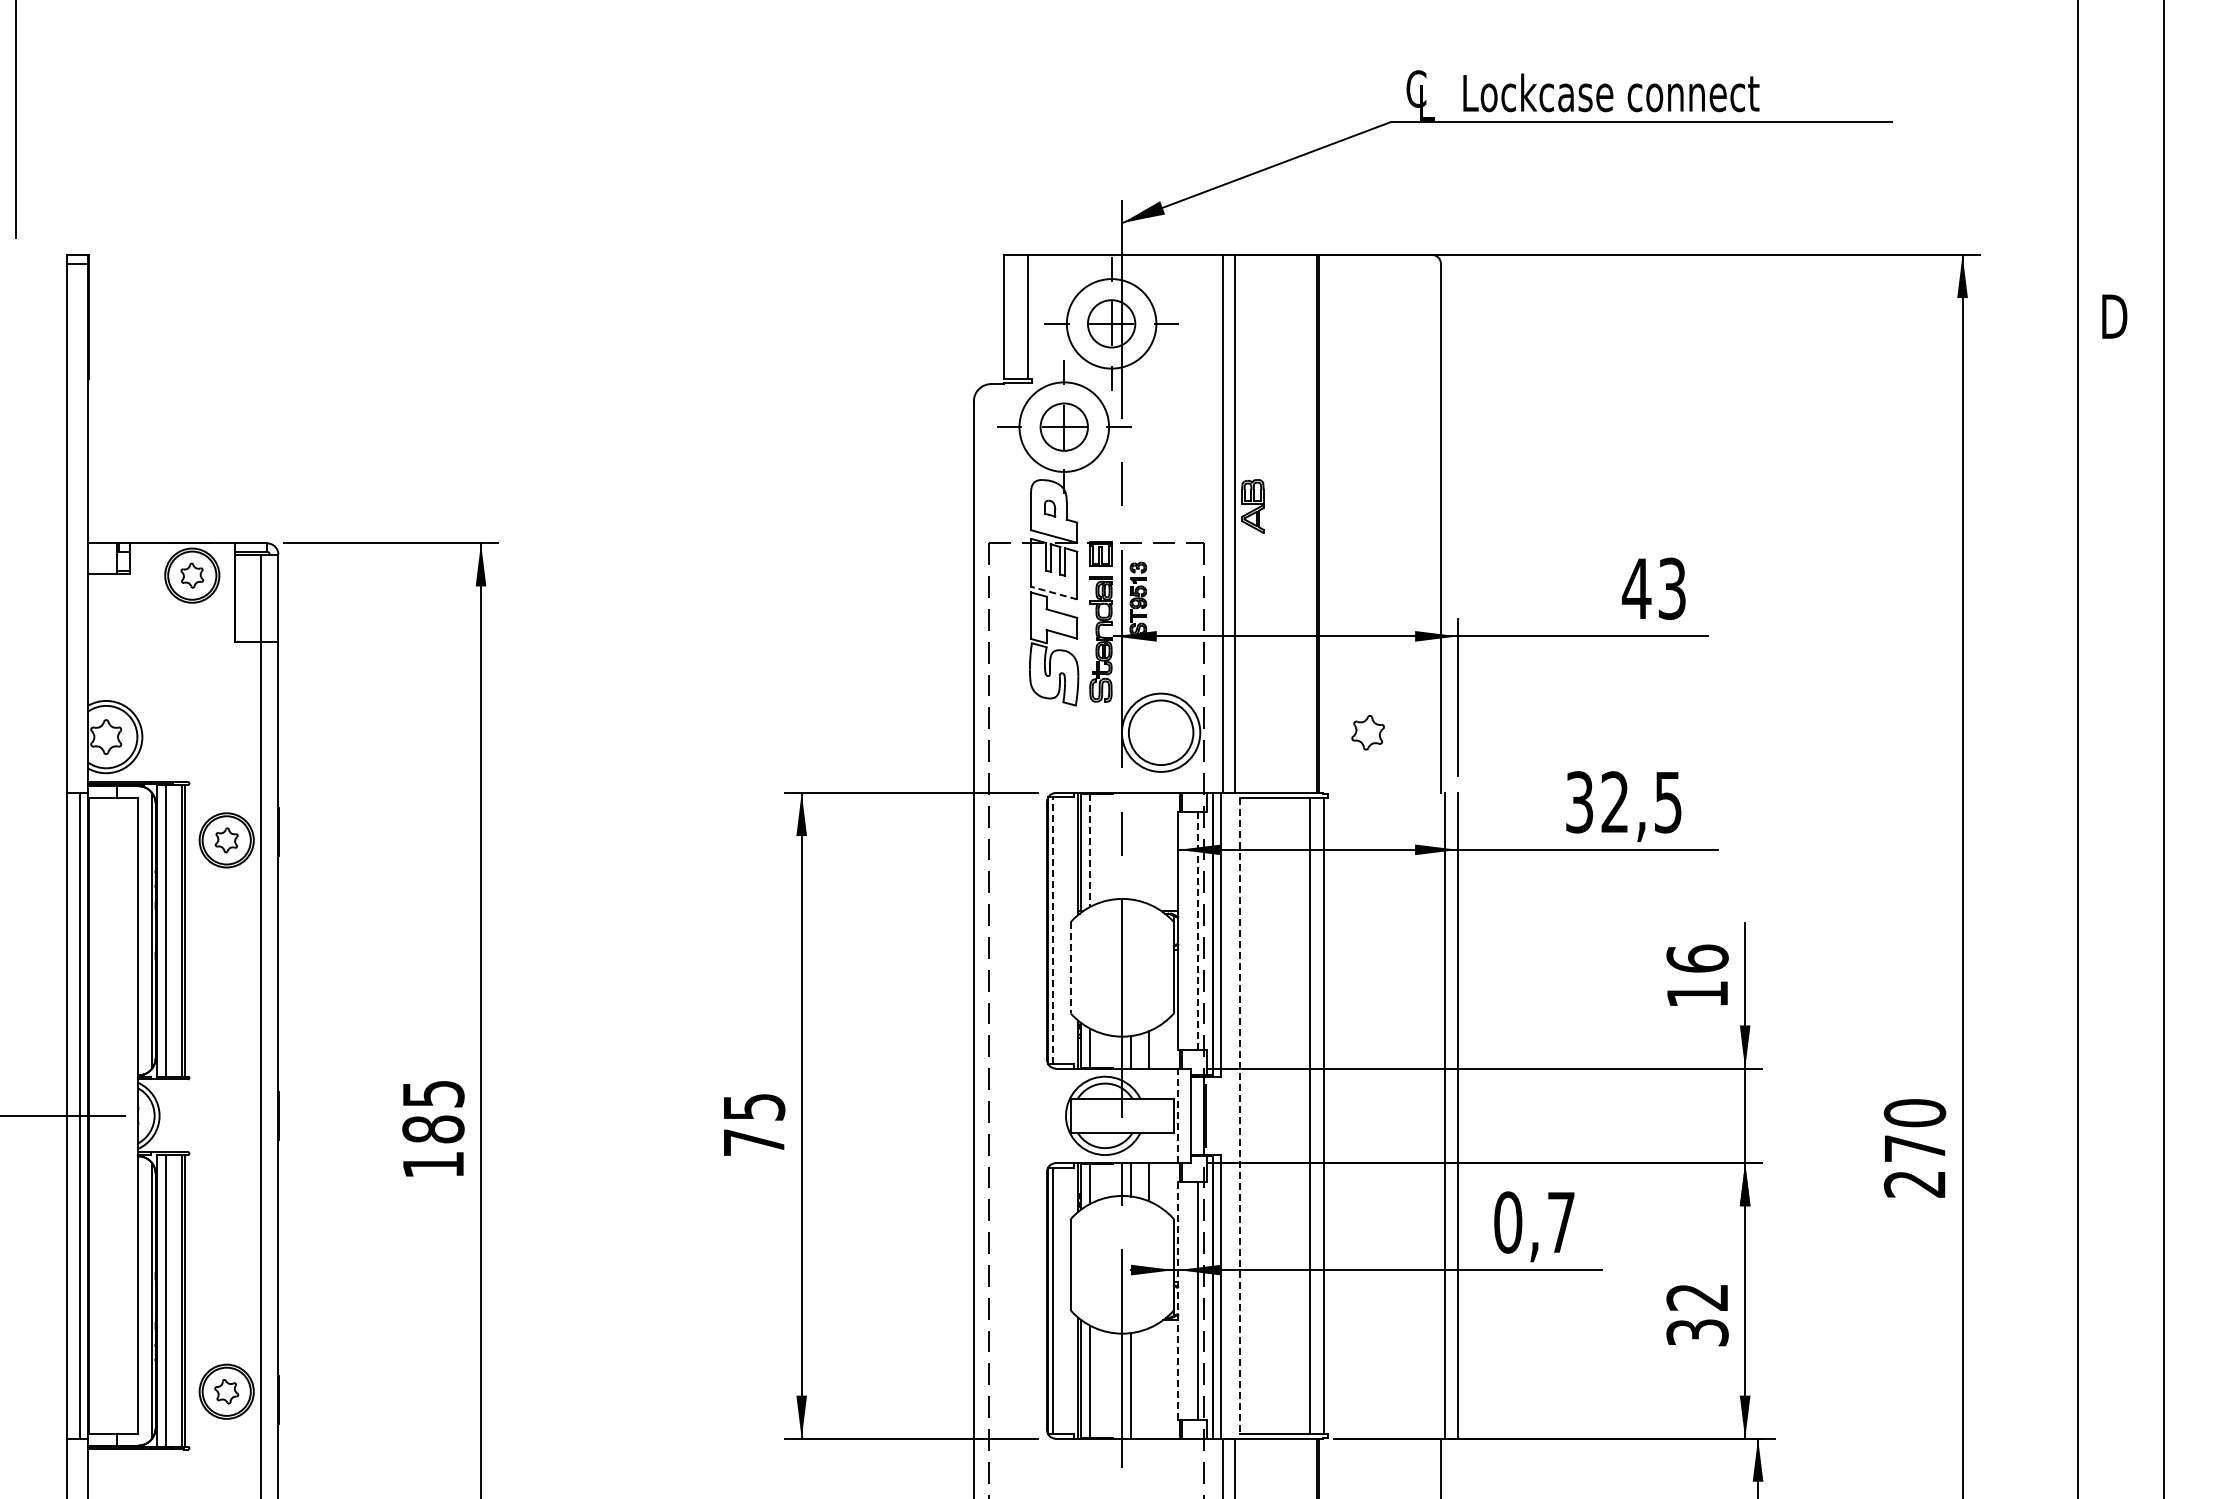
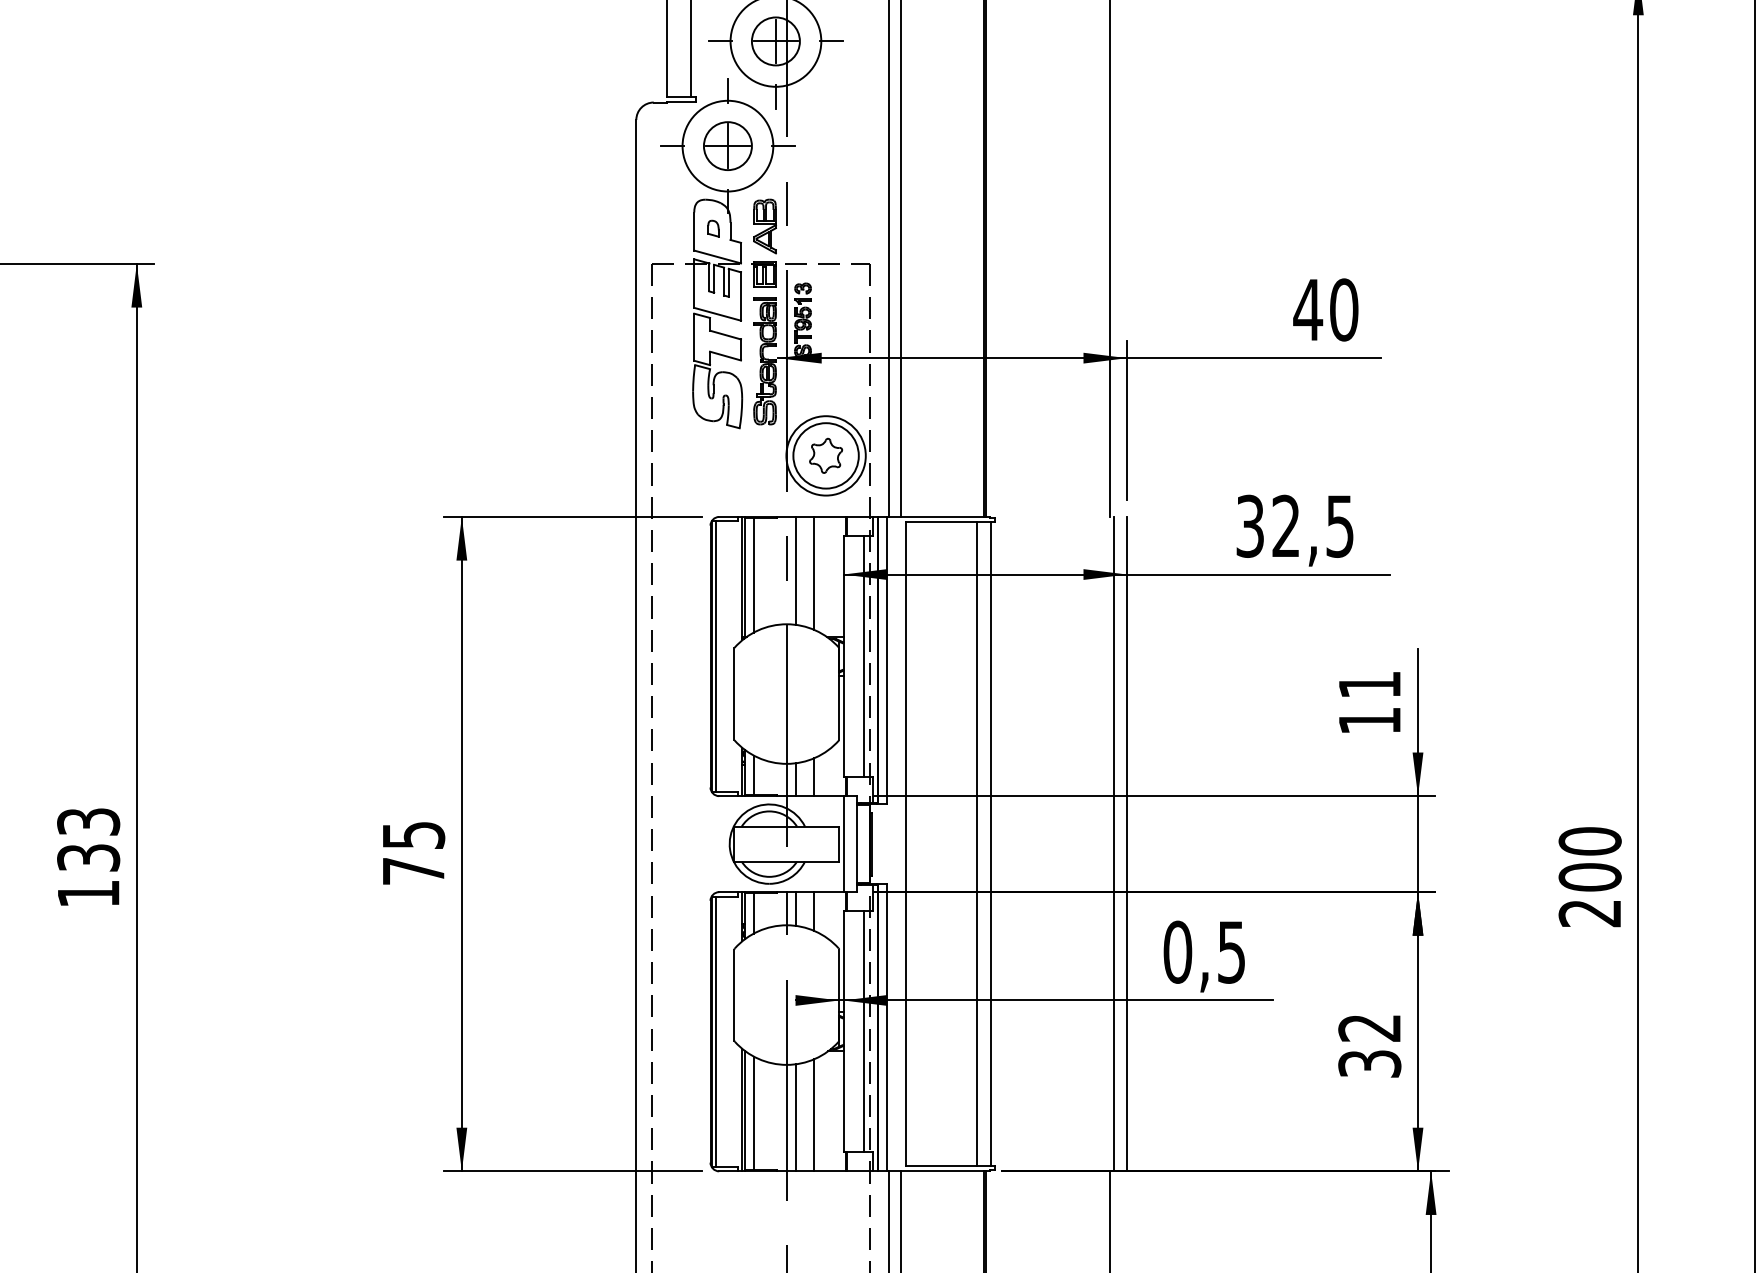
part: (1252, 506) -> (764, 226), moved
text: (1672, 588) -> (1344, 309), 43 -> 40
line: (1054, 593) -> (718, 314), dashed -> solid
part: (1367, 732) -> (825, 455), moved
line: (1131, 846) -> (796, 571), added
line: (1149, 848) -> (814, 573), added
line: (1089, 850) -> (753, 575), dashed -> solid
line: (1052, 930) -> (716, 656), dashed -> solid
line: (1198, 930) -> (863, 656), dashed -> solid
text: (1697, 958) -> (1369, 684), 16 -> 11
line: (1070, 967) -> (734, 693), dashed -> solid
text: (433, 1111) -> (88, 839), 185 -> 133
line: (1178, 1115) -> (843, 843), dashed -> solid
line: (1239, 1115) -> (905, 843), dashed -> solid
text: (1914, 1148) -> (1589, 877), 270 -> 200
text: (1561, 1222) -> (1231, 952), 0,7 -> 0,5
line: (1178, 1300) -> (843, 1031), dashed -> solid
line: (1149, 1383) -> (814, 1115), added

